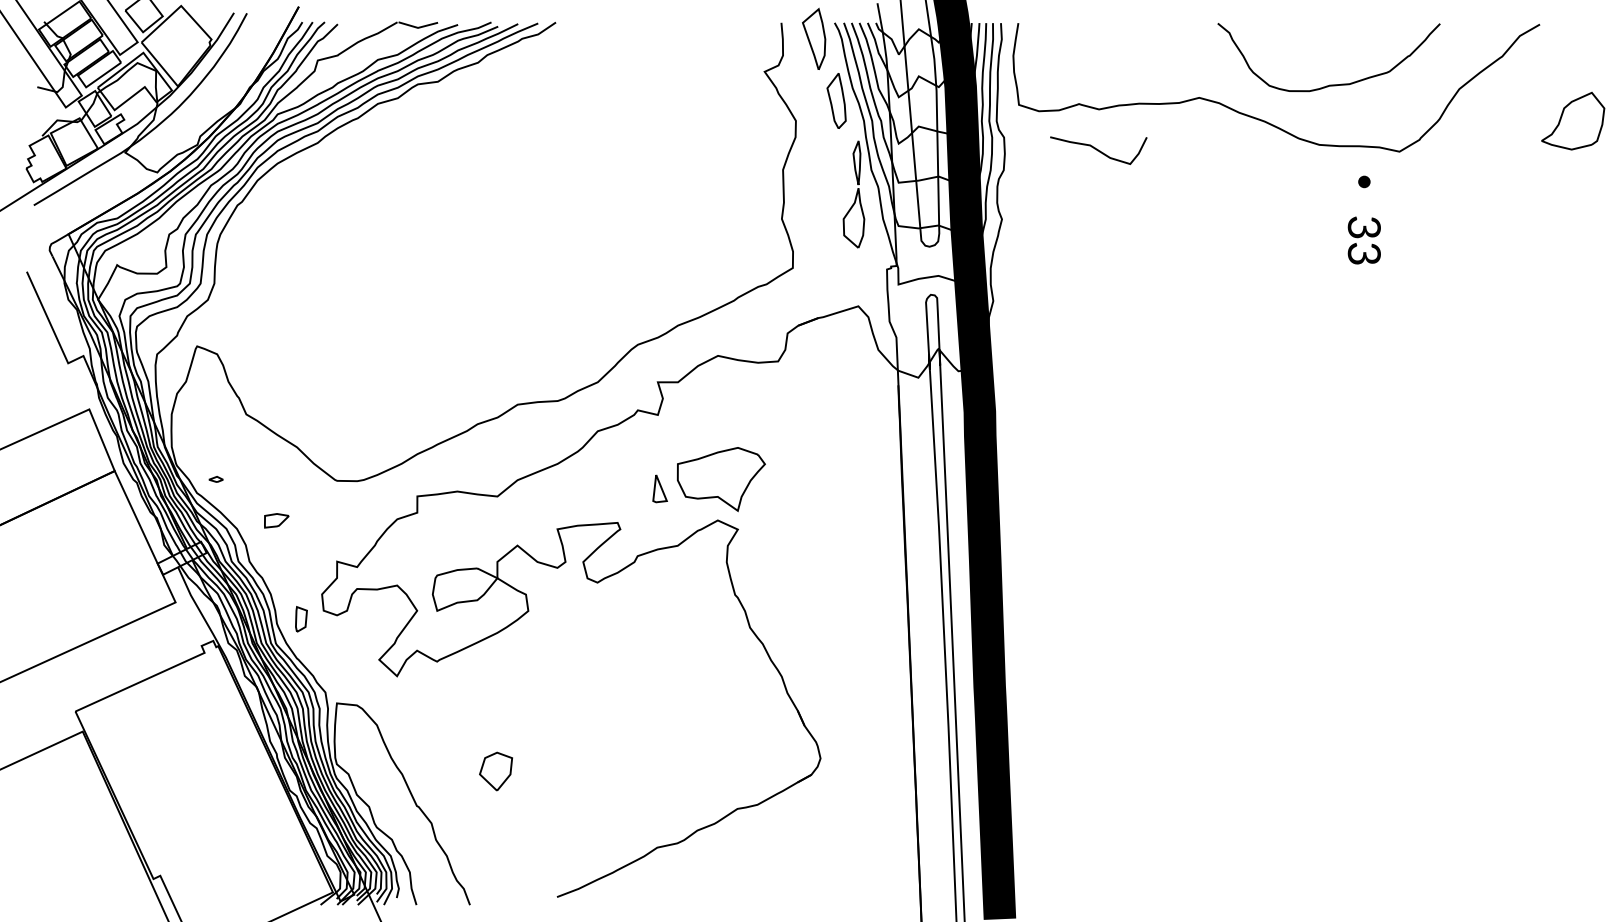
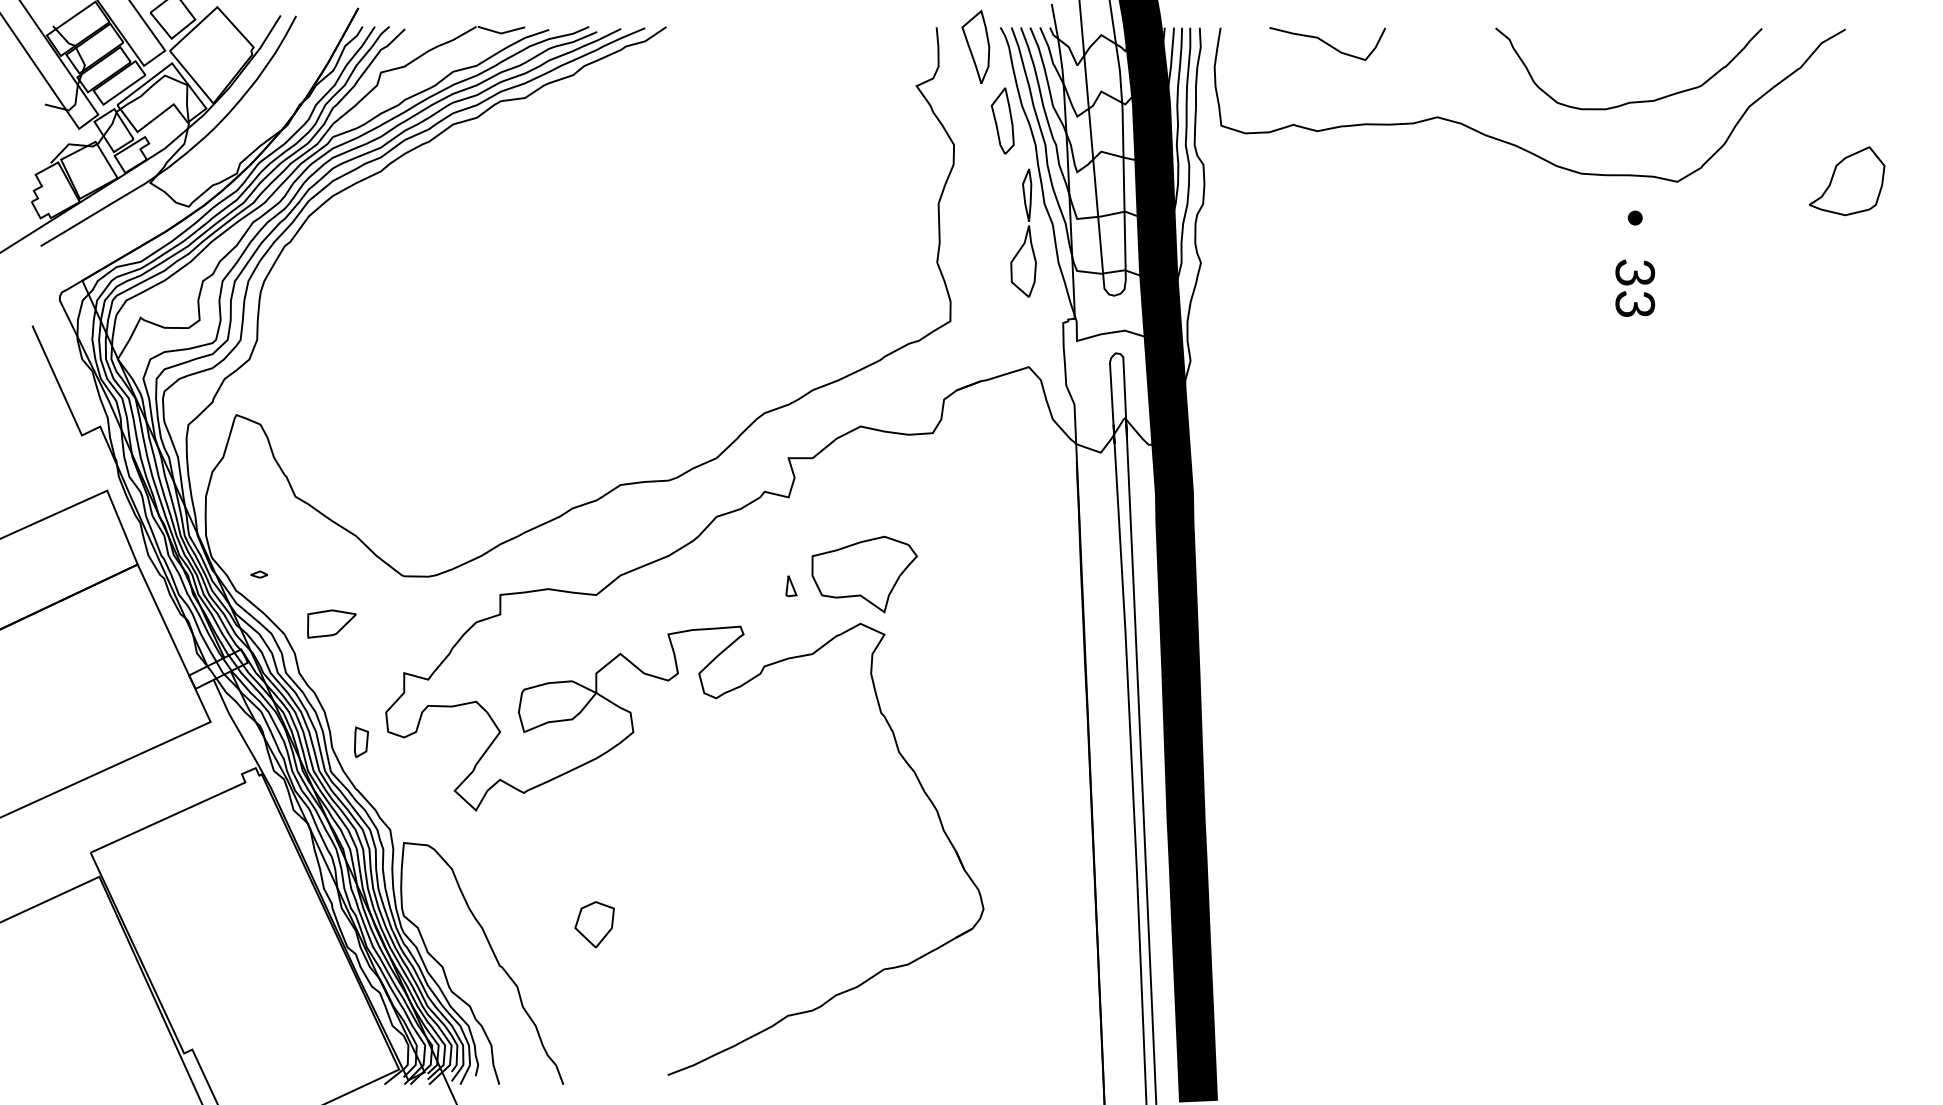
curve: (1329, 84) -> (1629, 101), moved
part: (1573, 120) -> (1847, 180), moved
curve: (1098, 150) -> (1327, 43), moved
part: (660, 489) -> (791, 586), size x0.62
part: (276, 520) -> (331, 623), size x1.67

